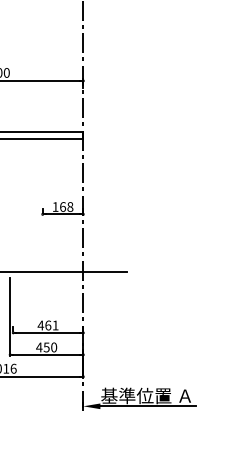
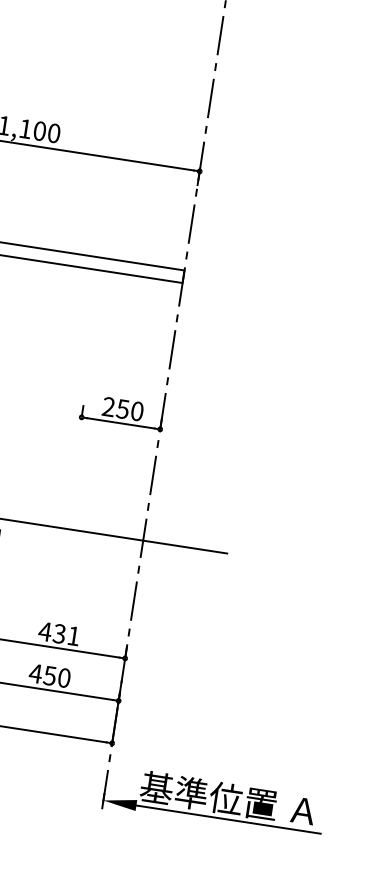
text: (62, 206) -> (122, 408), 168 -> 250
text: (48, 325) -> (60, 633), 461 -> 431

